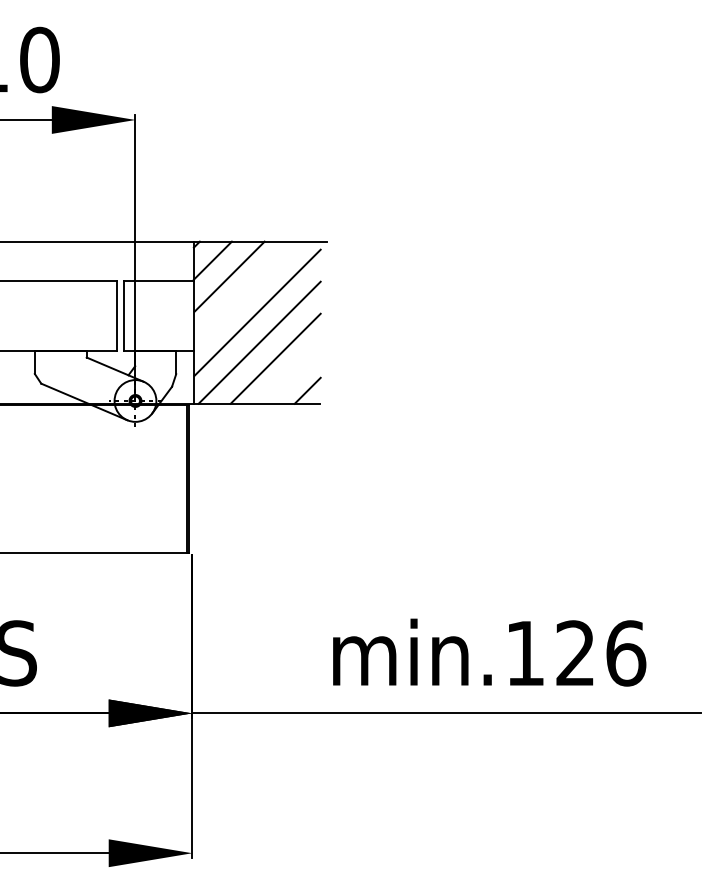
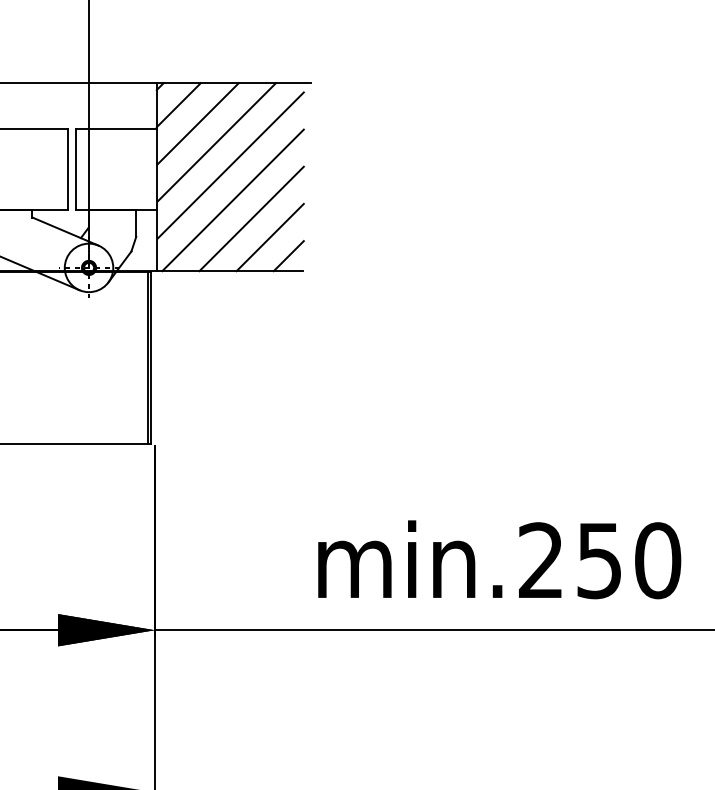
line: (245, 292) -> (216, 142), added
line: (291, 374) -> (269, 237), added
text: (576, 653) -> (600, 560), min.126 -> min.250

